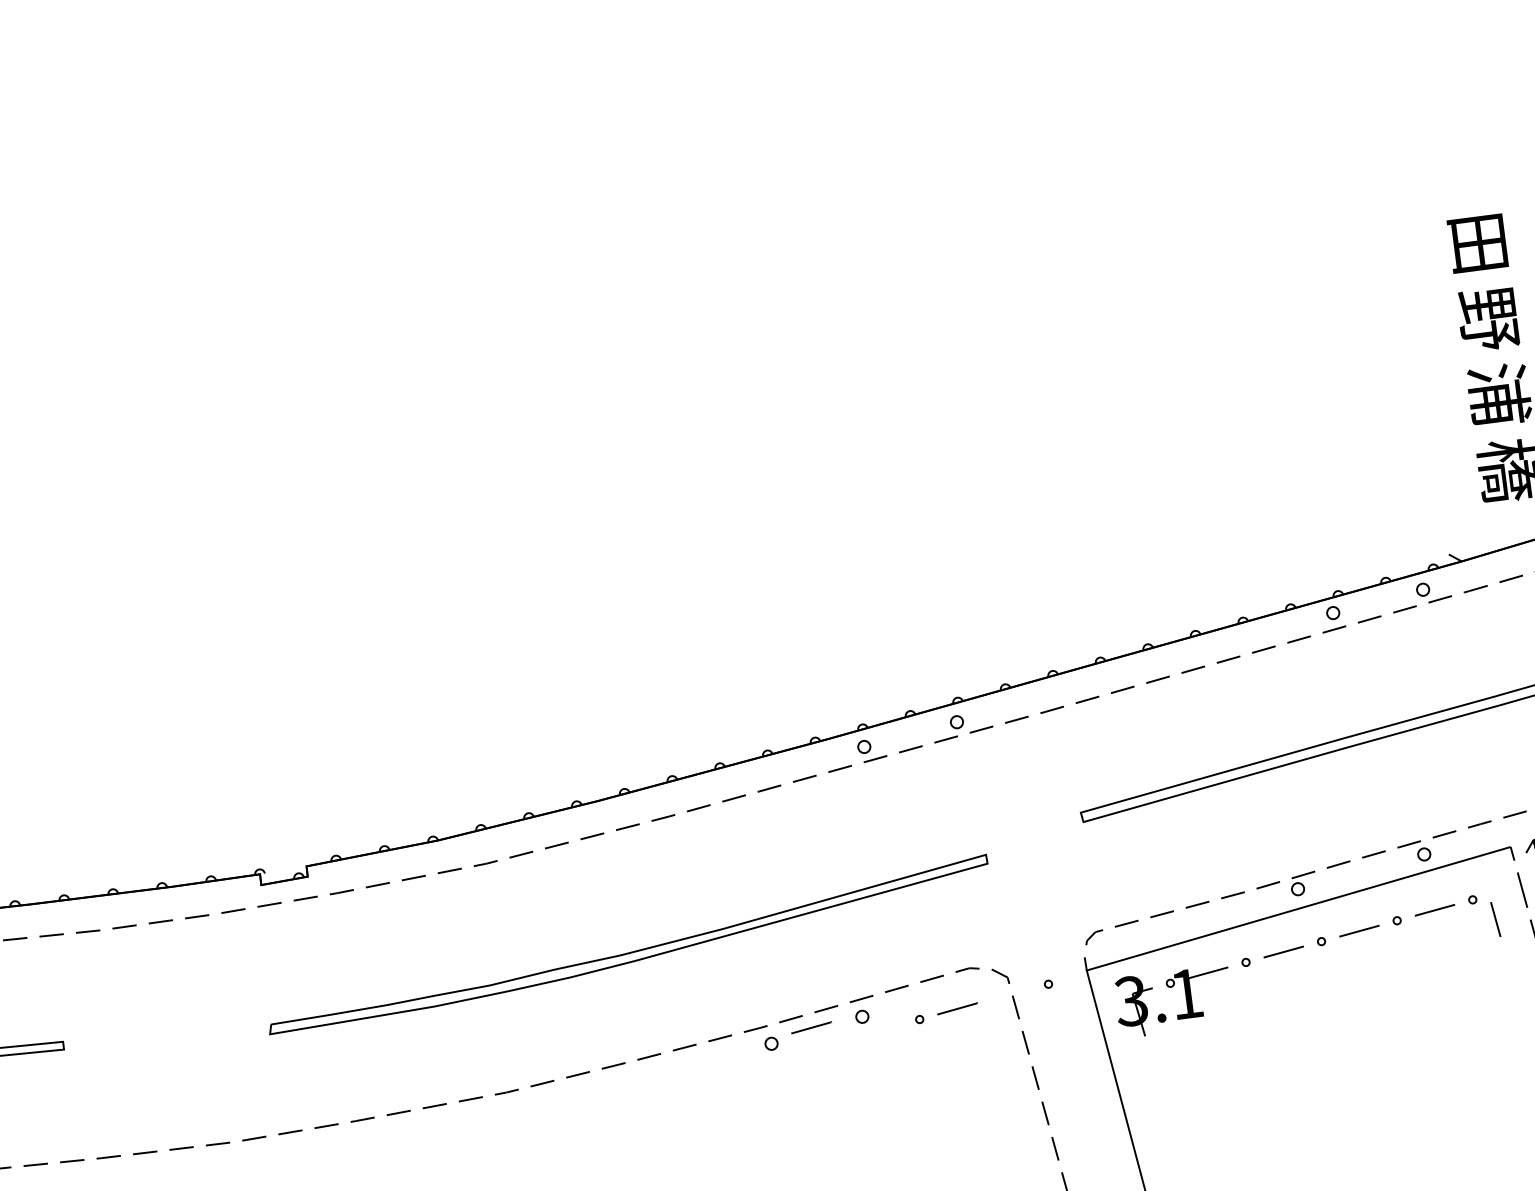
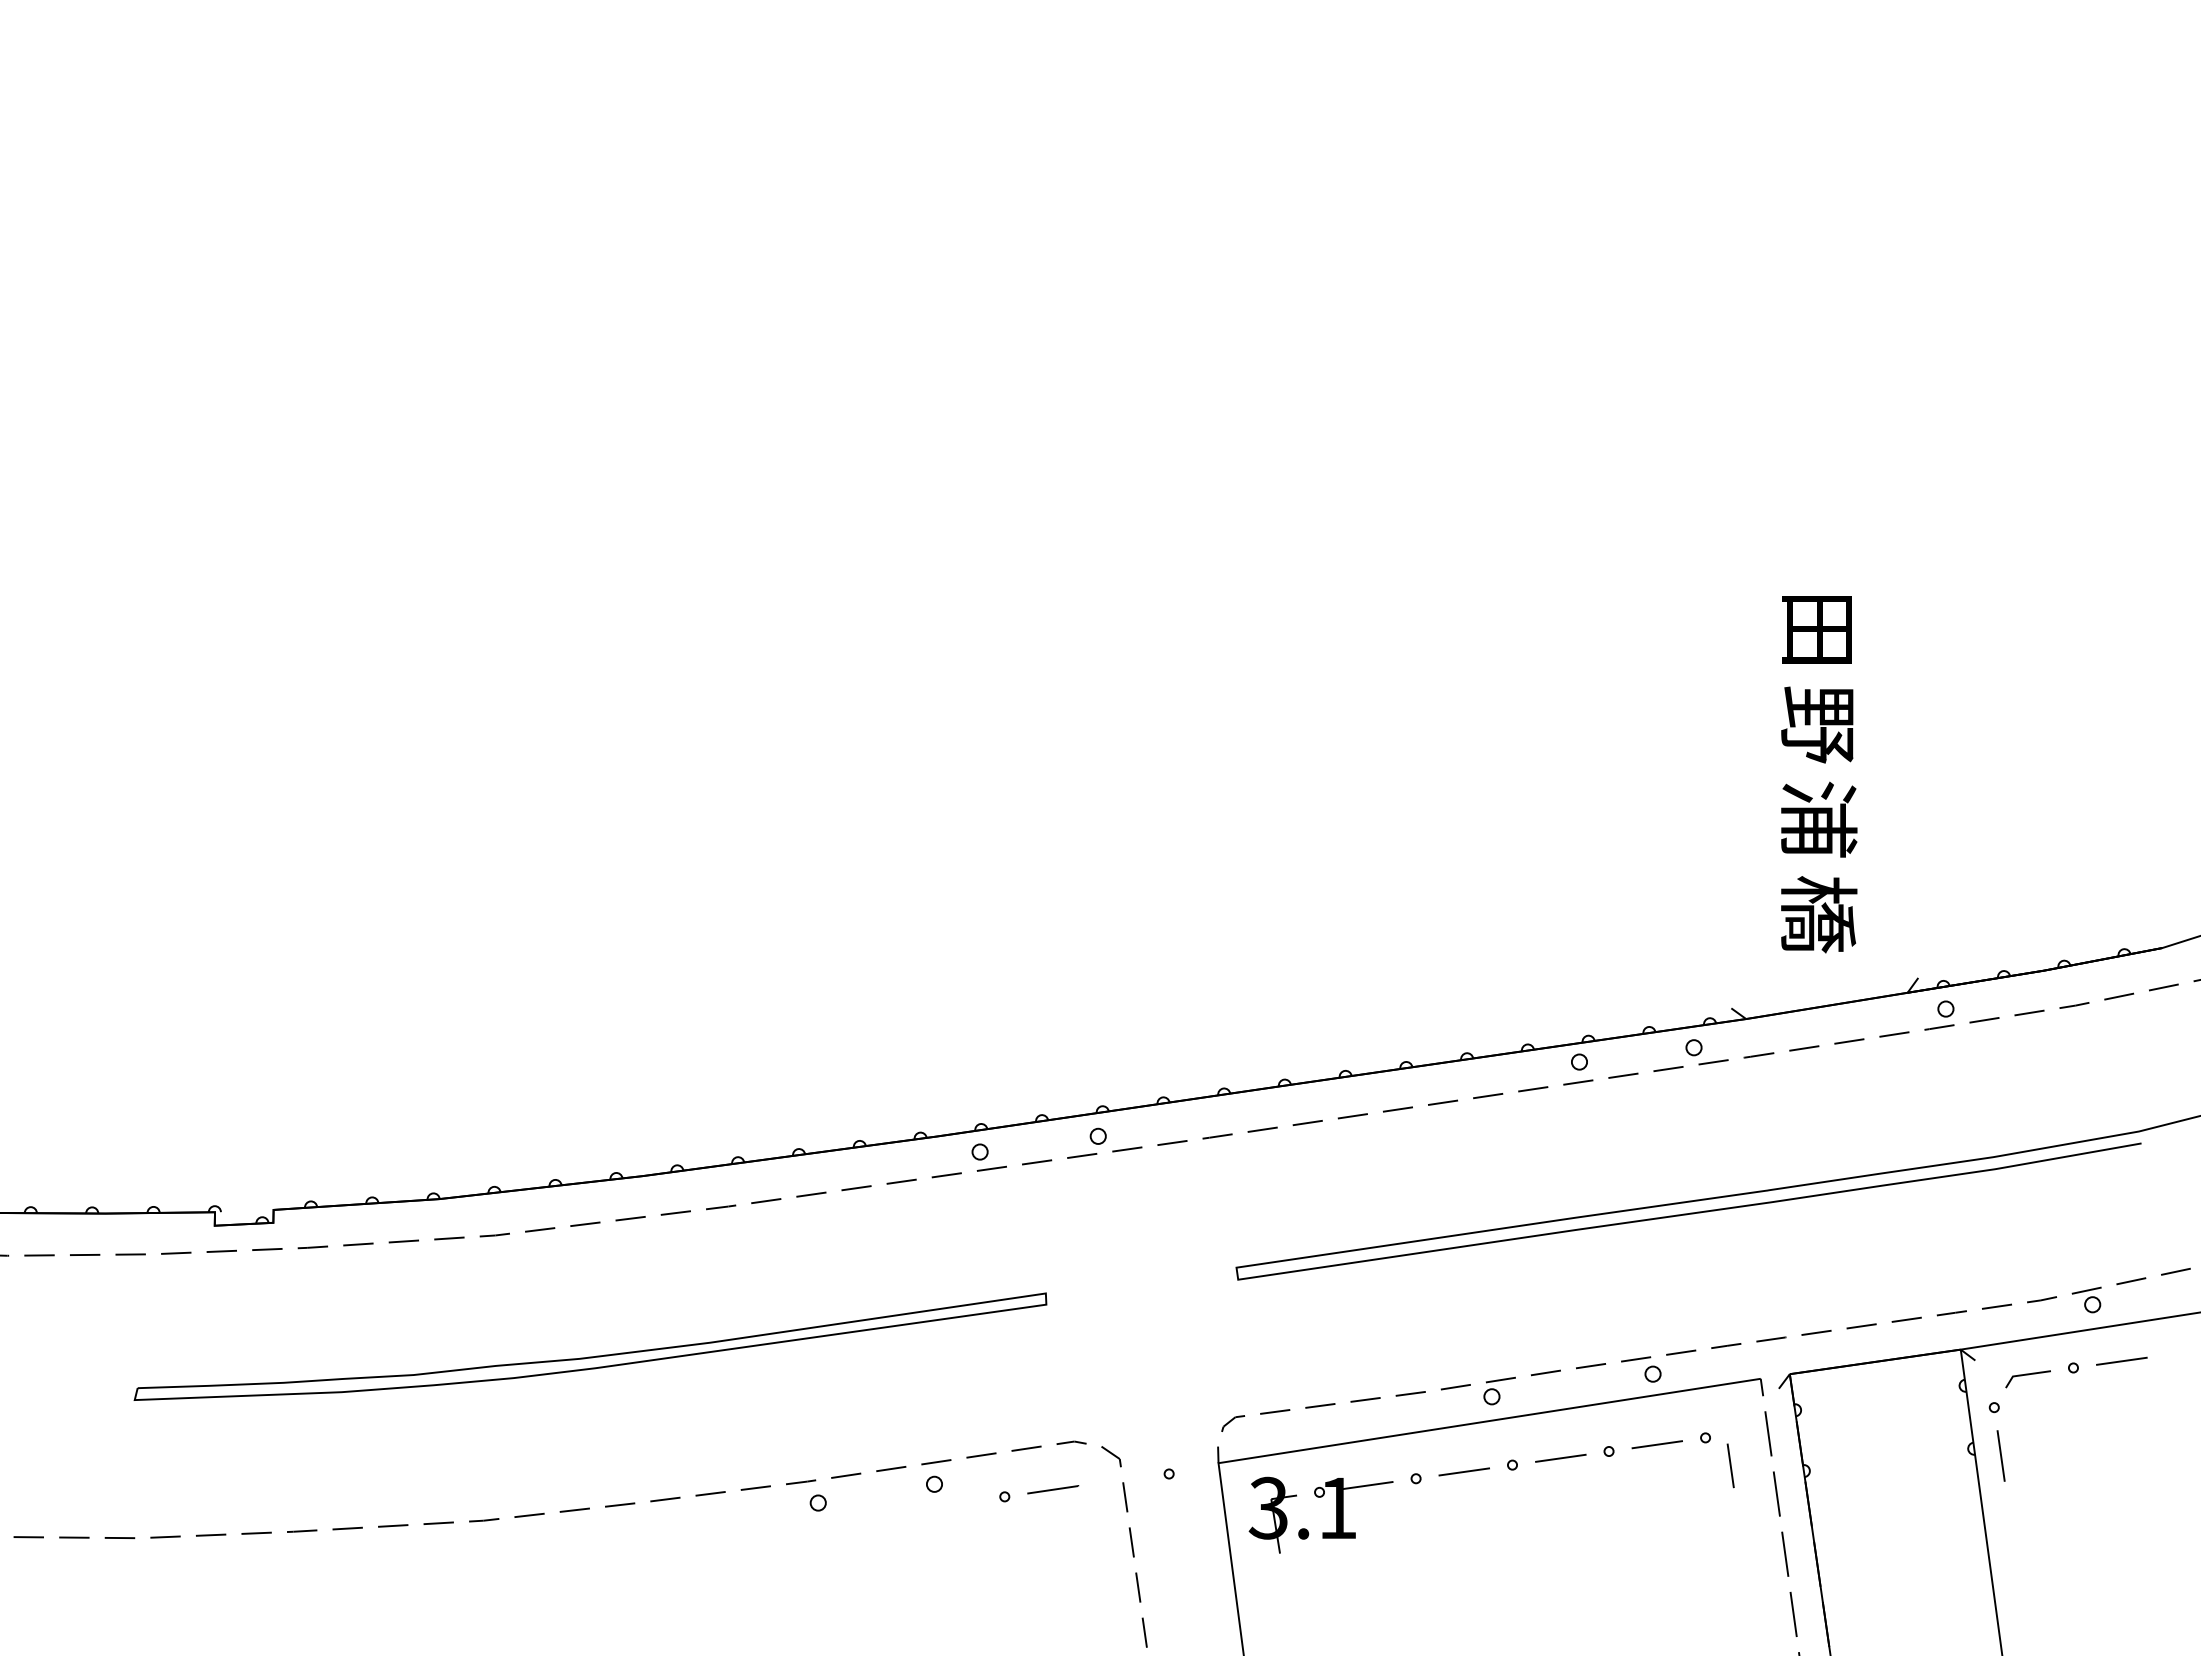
part: (629, 952) -> (590, 1356), moved
line: (811, 1027) -> (870, 1489), removed

